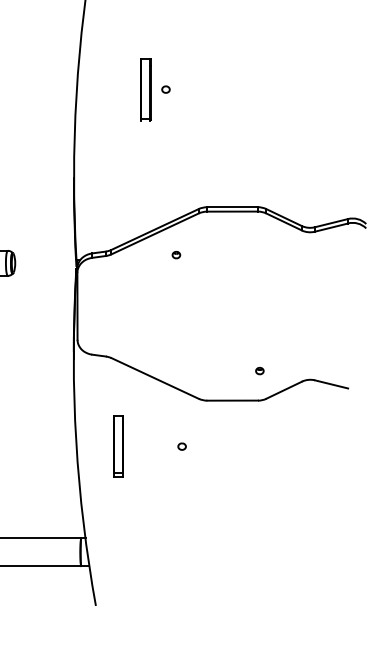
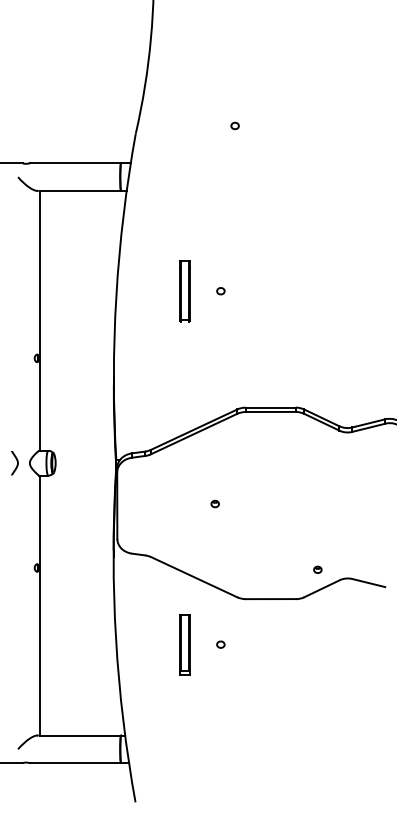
part: (165, 89) -> (220, 291), moved
part: (175, 255) -> (214, 504), moved
part: (259, 370) -> (317, 569), moved
part: (118, 446) -> (184, 644), moved

